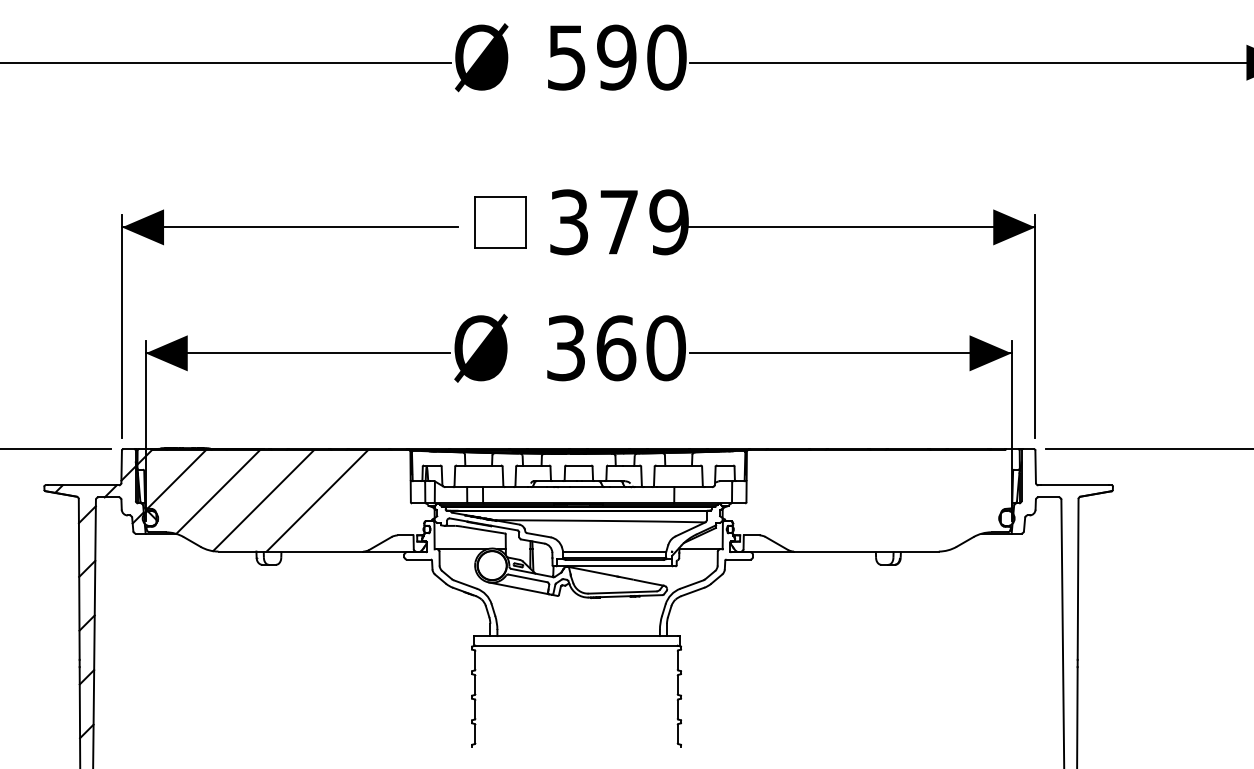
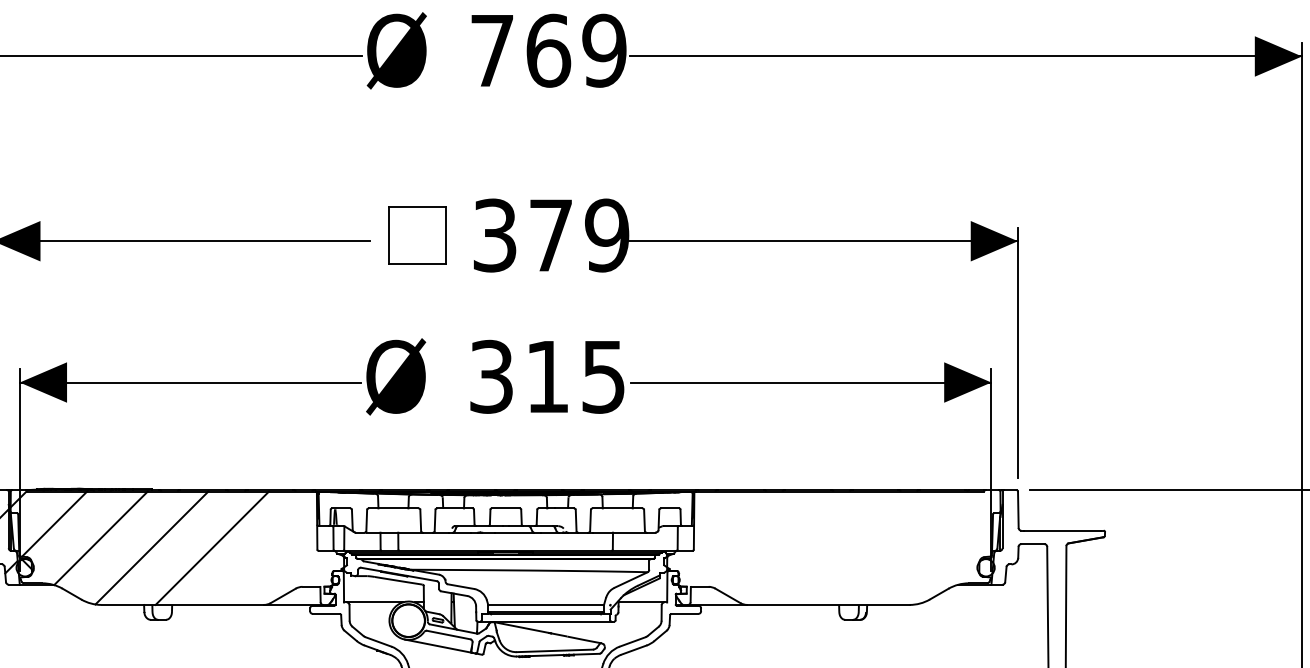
text: (617, 57) -> (549, 50), 590 -> 769
text: (640, 348) -> (574, 377), 360 -> 315

